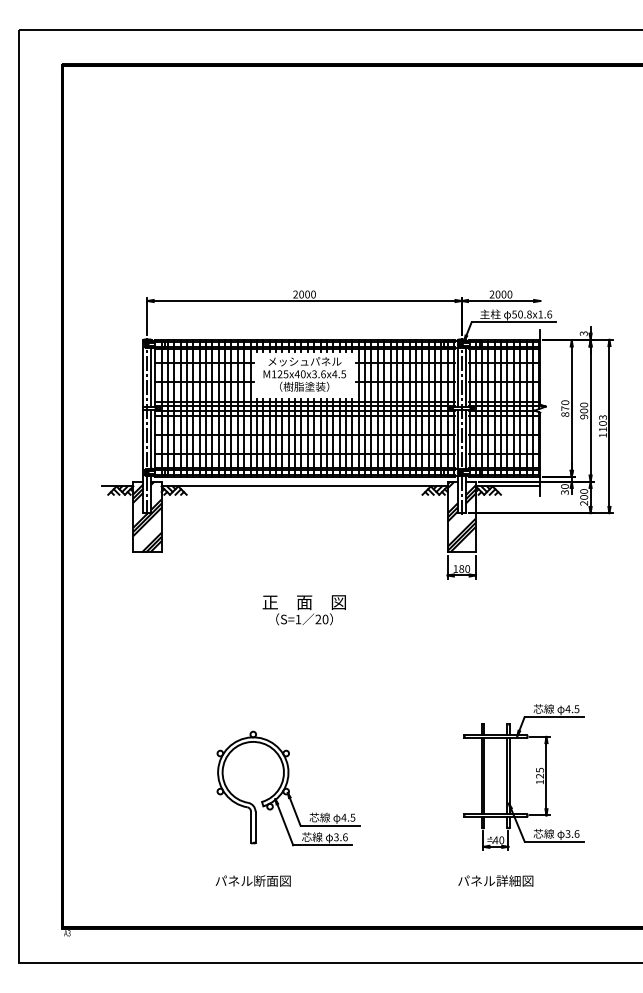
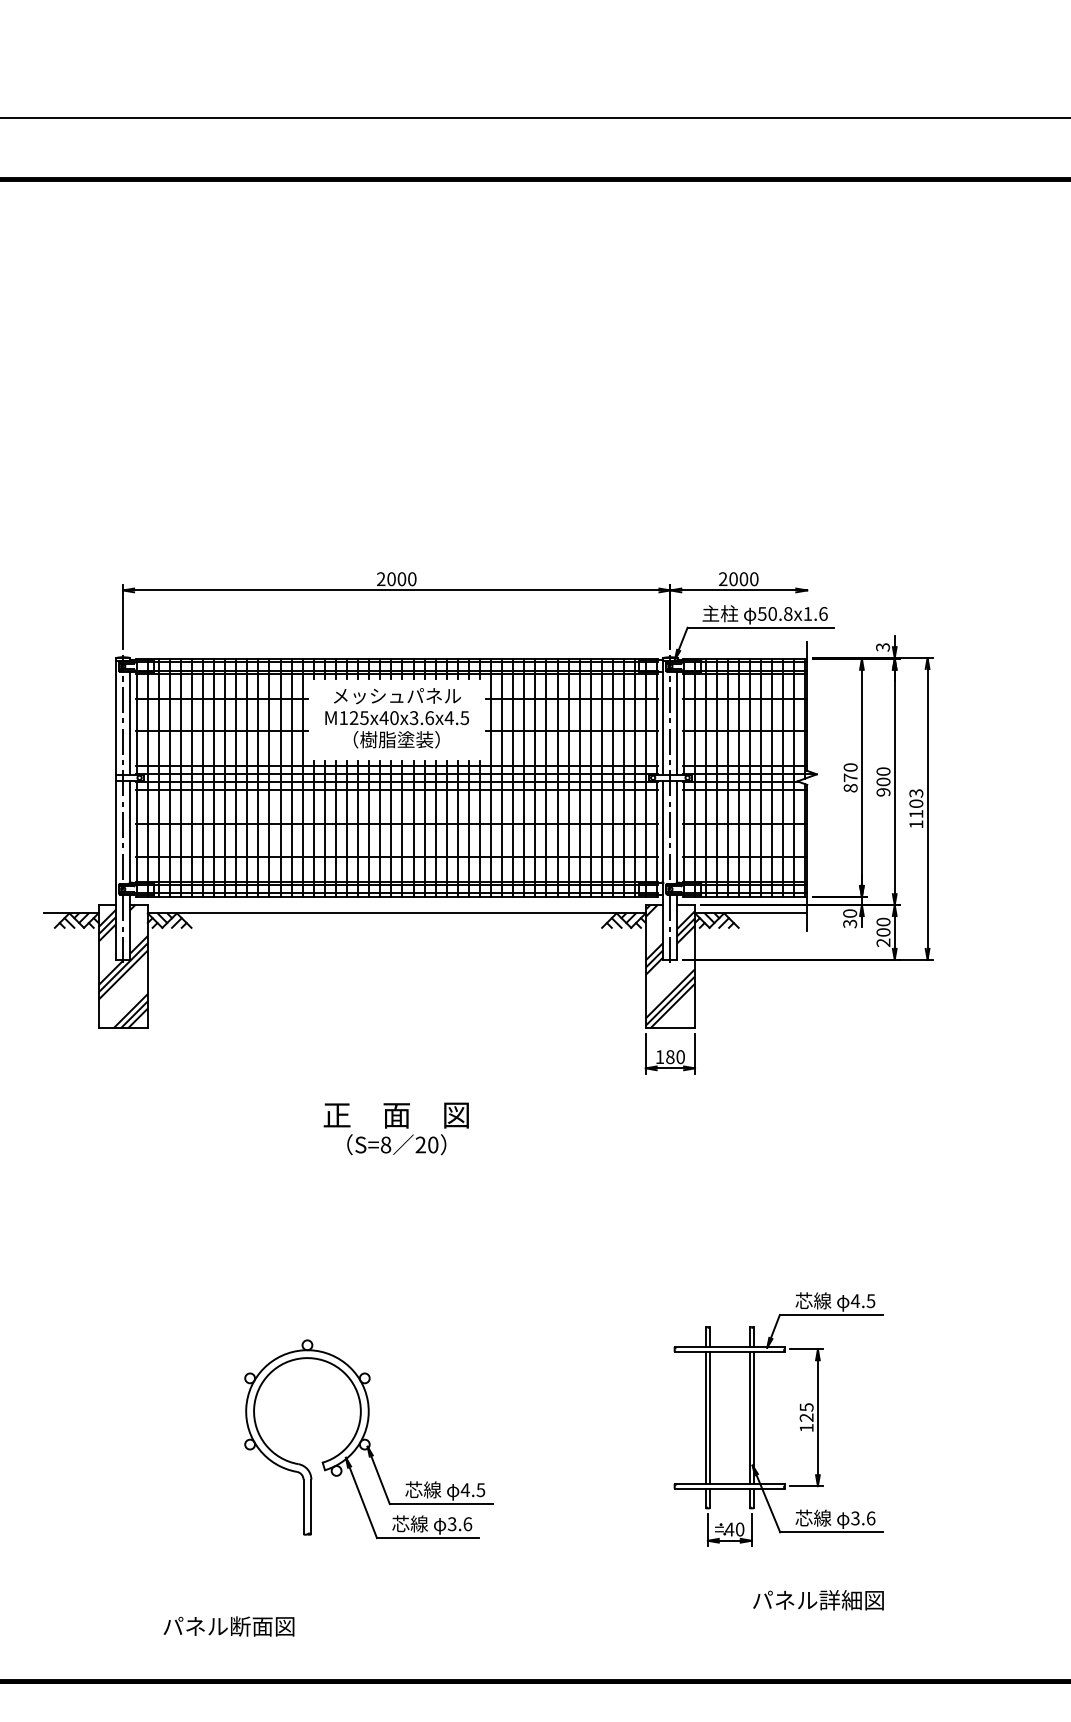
text: (298, 619) -> (386, 1144), S=1 -> S=8
text: (252, 880) -> (227, 1625), moved
text: (495, 880) -> (817, 1599), moved

